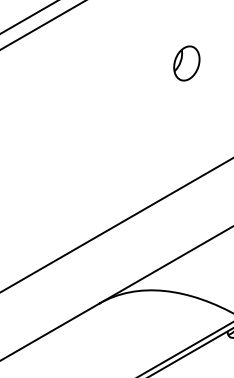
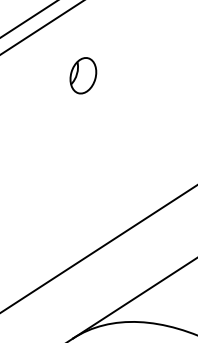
part: (186, 63) -> (83, 75), moved

